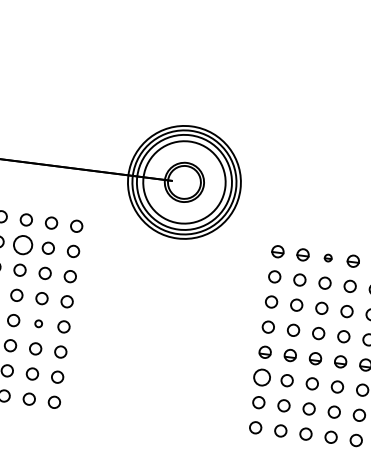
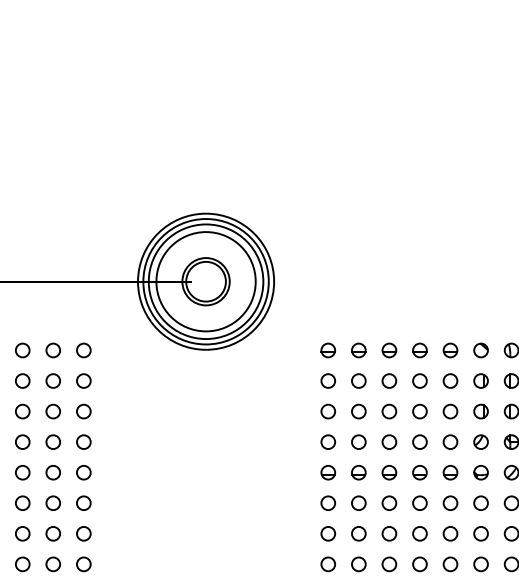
circle: (23, 244) -> (22, 380), size x0.62
part: (328, 258) -> (389, 350), size x1.67
circle: (38, 323) -> (52, 472), size x1.67
circle: (261, 376) -> (327, 502), size x0.71

